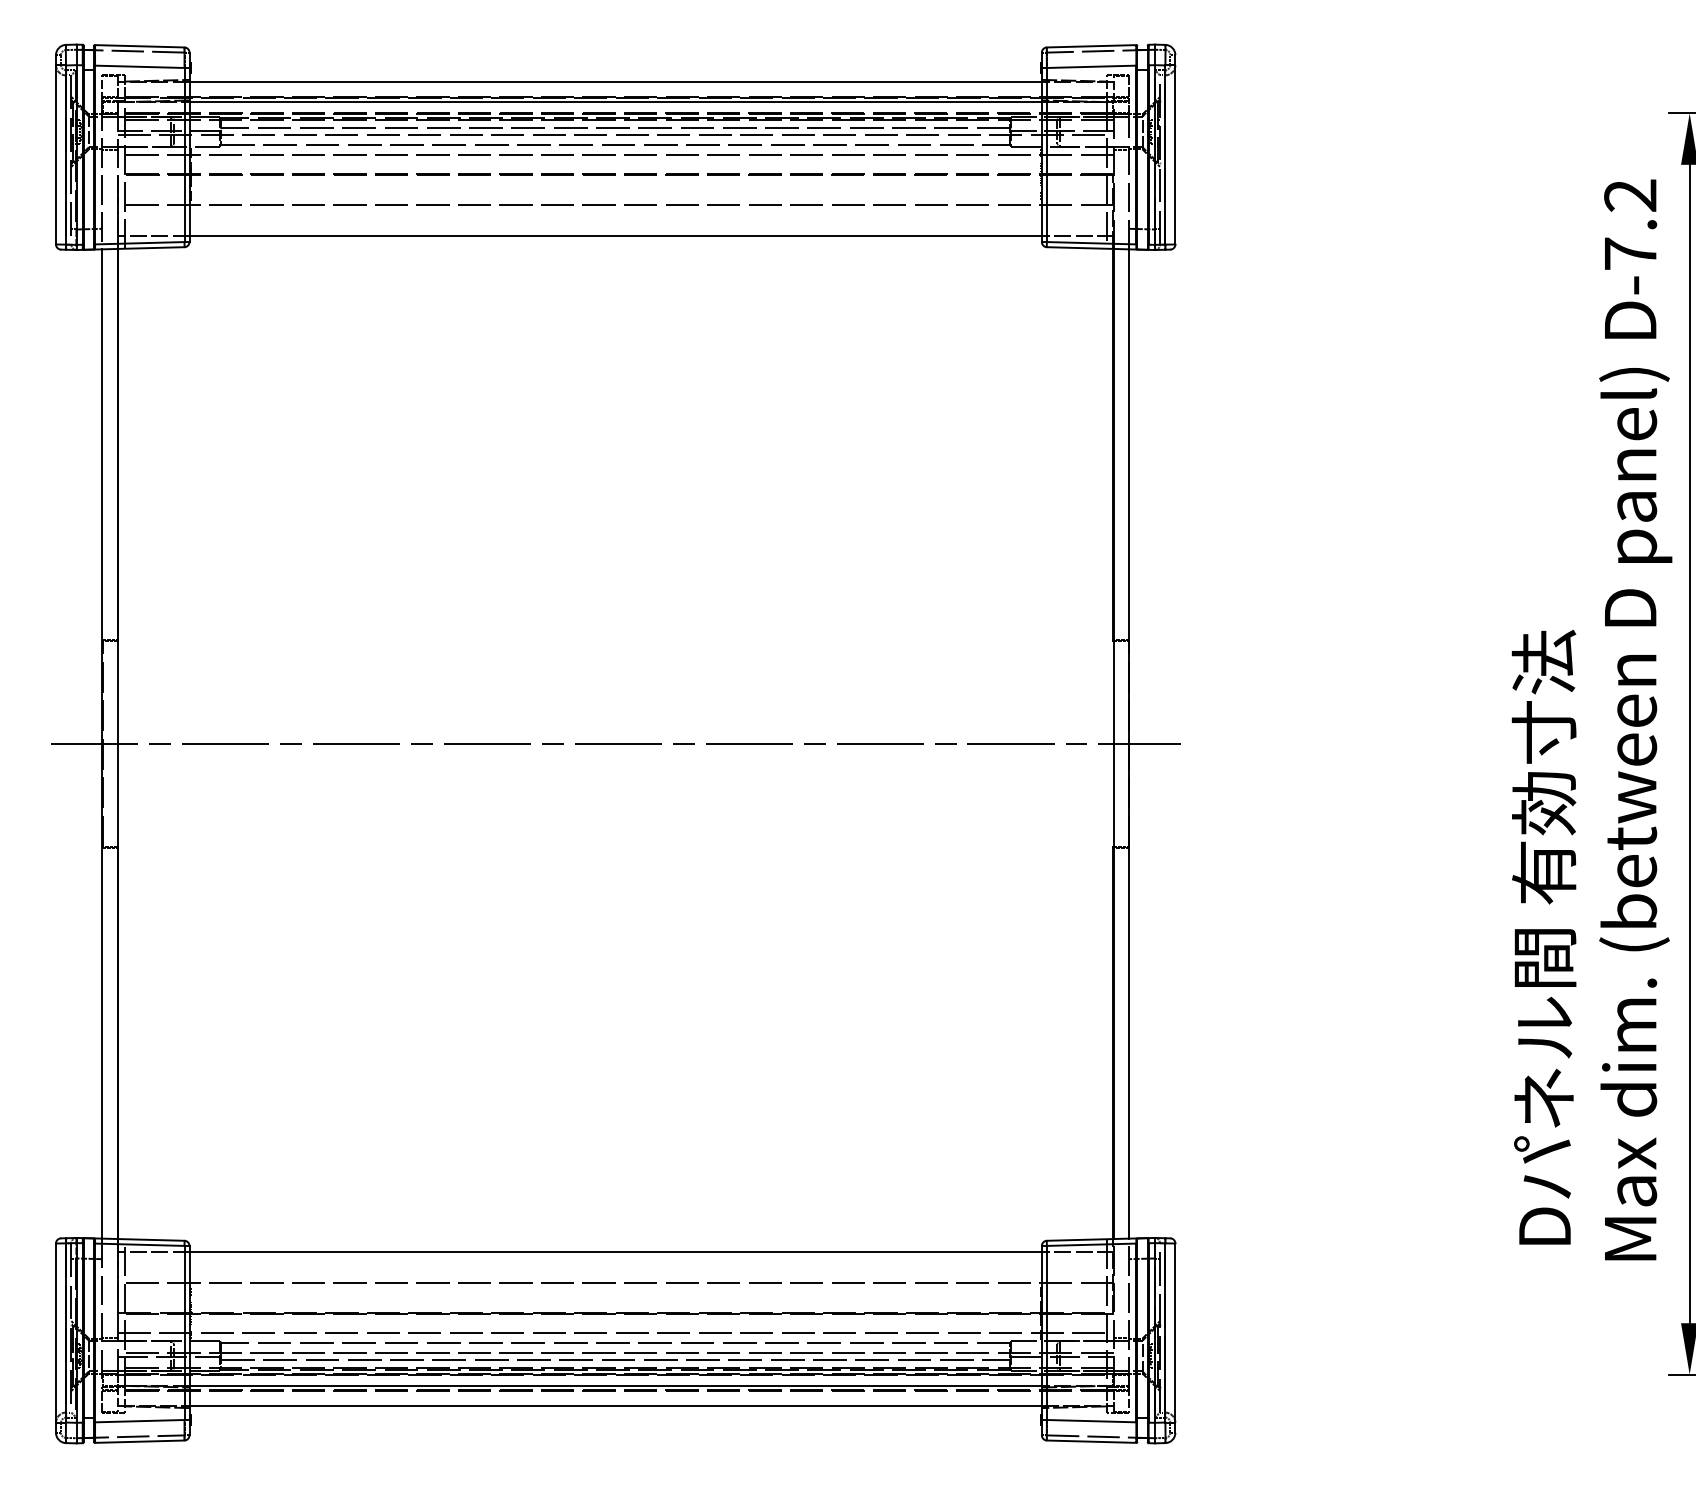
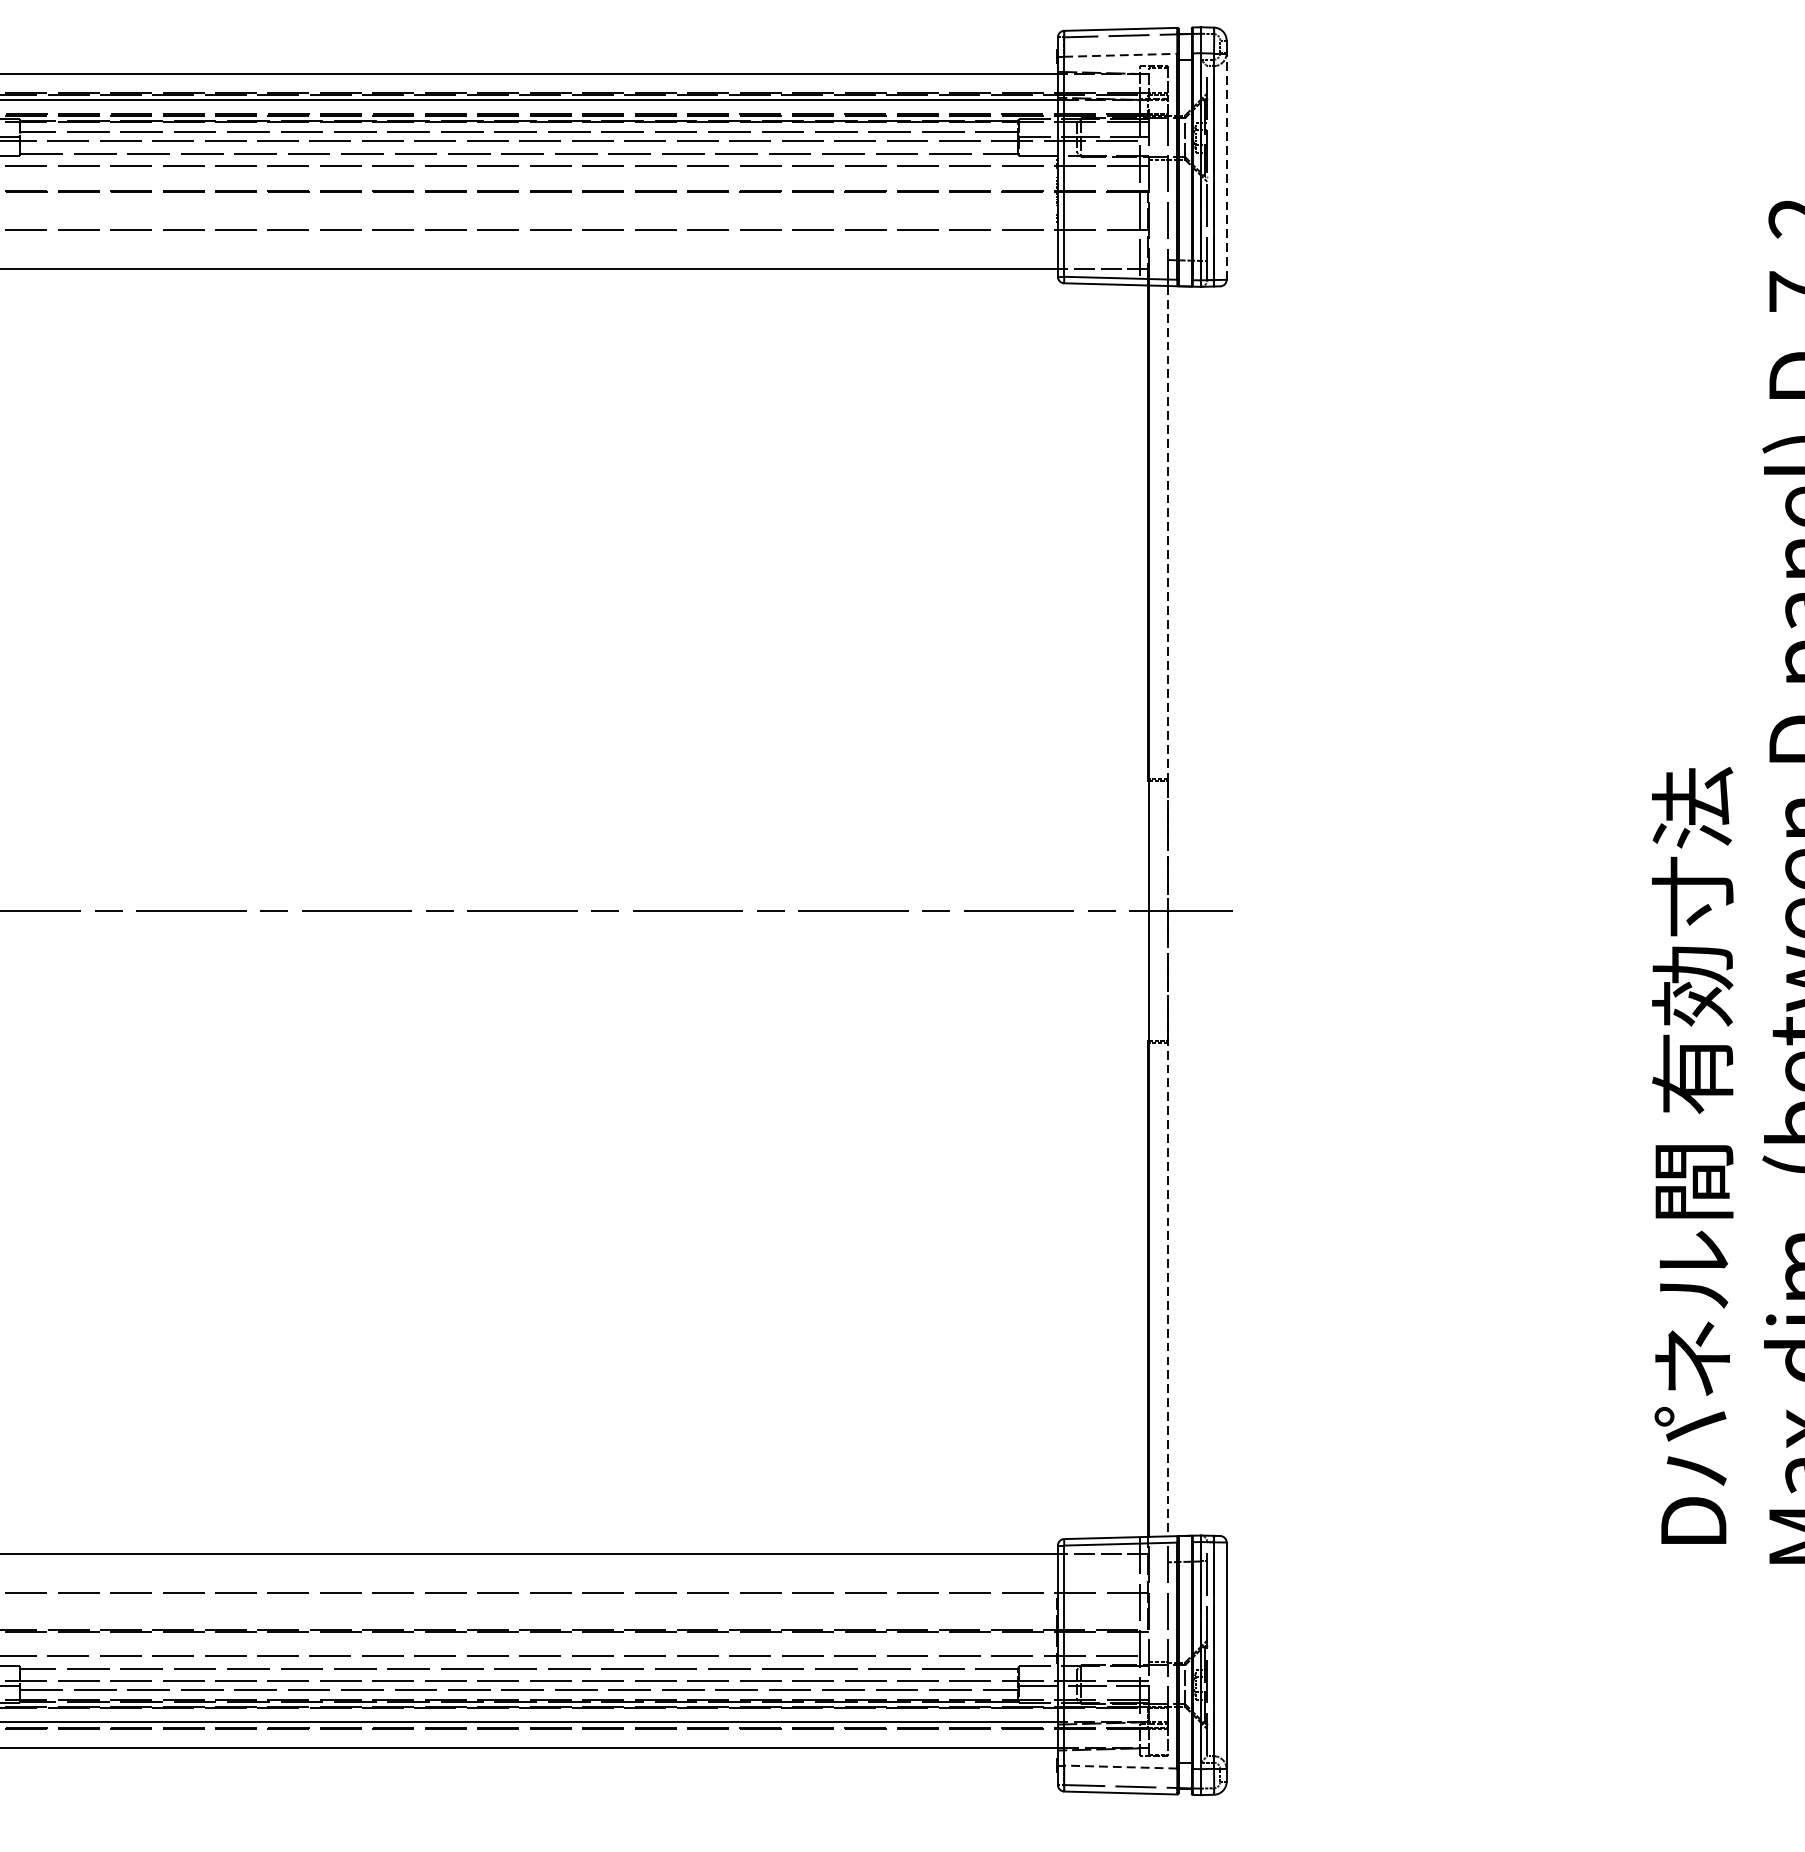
line: (1091, 66) -> (1120, 54), solid -> dashed
line: (1175, 154) -> (1226, 166), solid -> dashed
line: (1129, 744) -> (1168, 911), solid -> dashed
line: (1091, 1421) -> (1120, 1767), solid -> dashed

